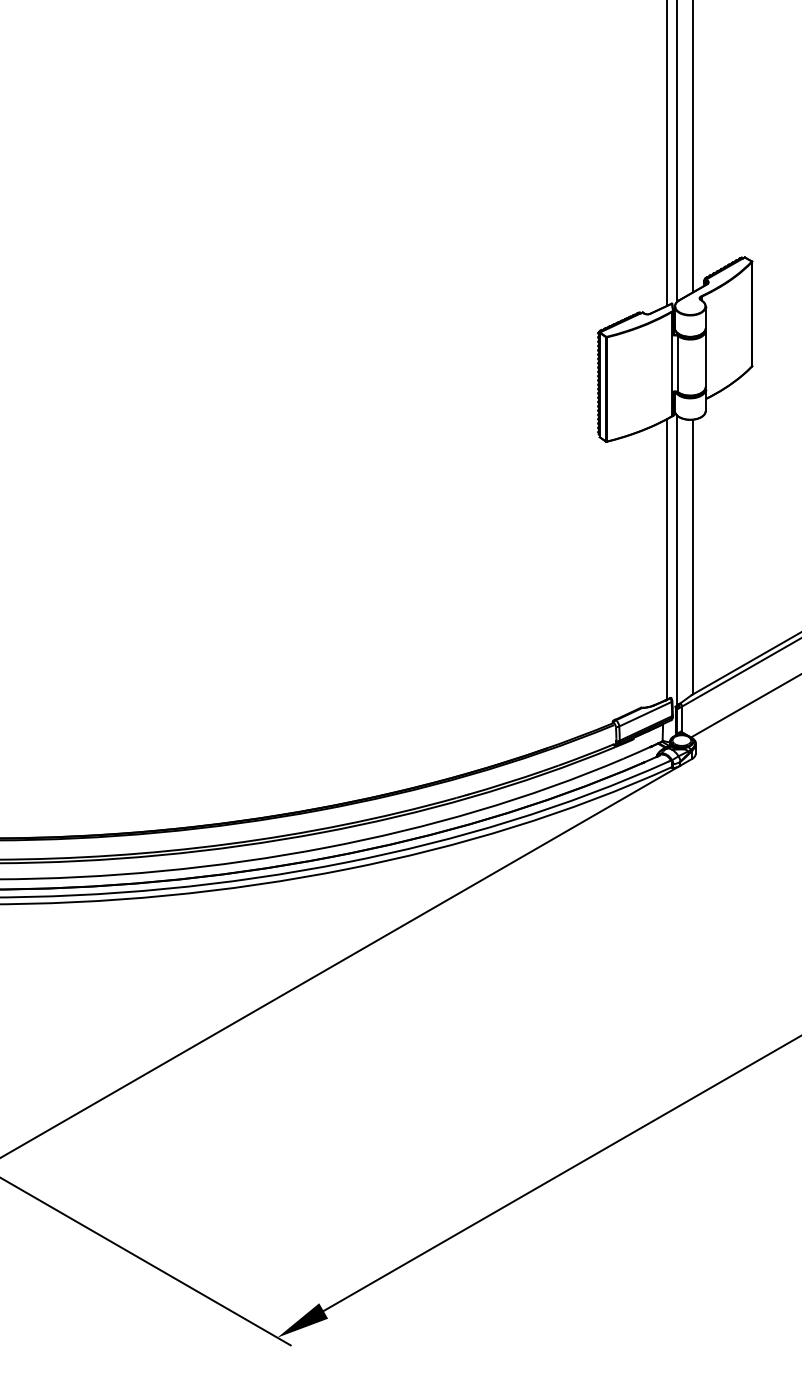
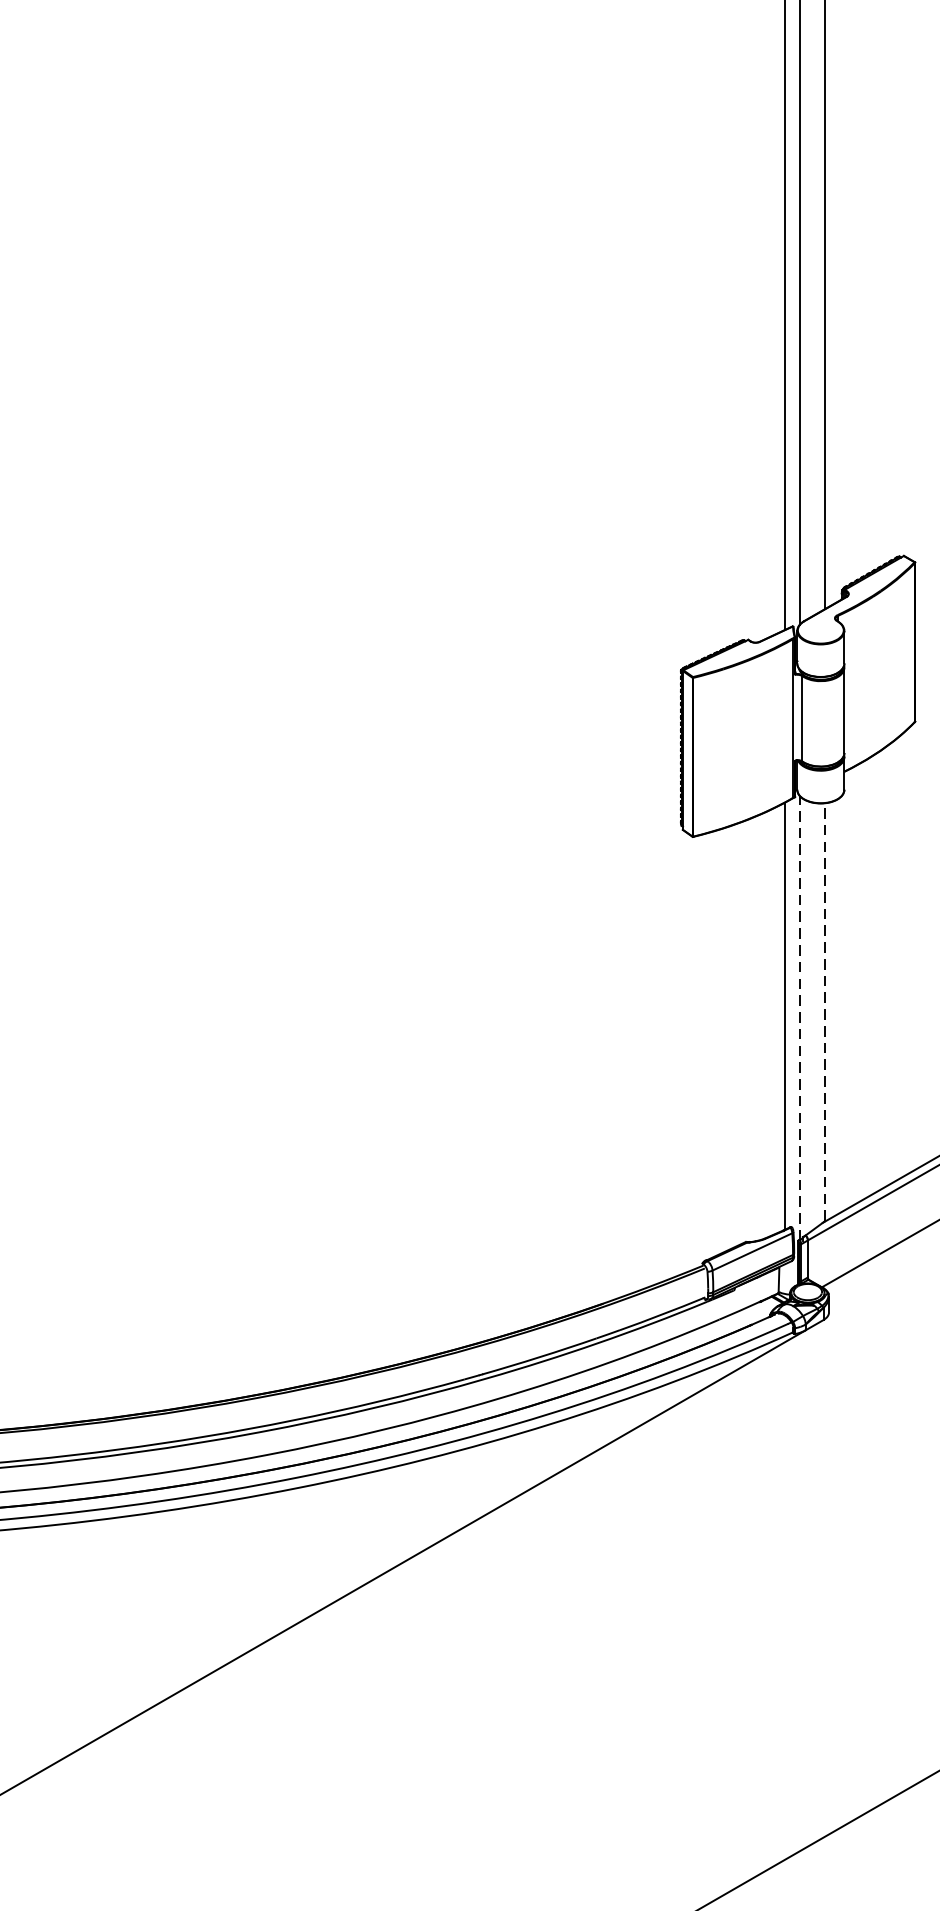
line: (693, 556) -> (825, 1011), solid -> dashed
line: (676, 560) -> (799, 1017), solid -> dashed

